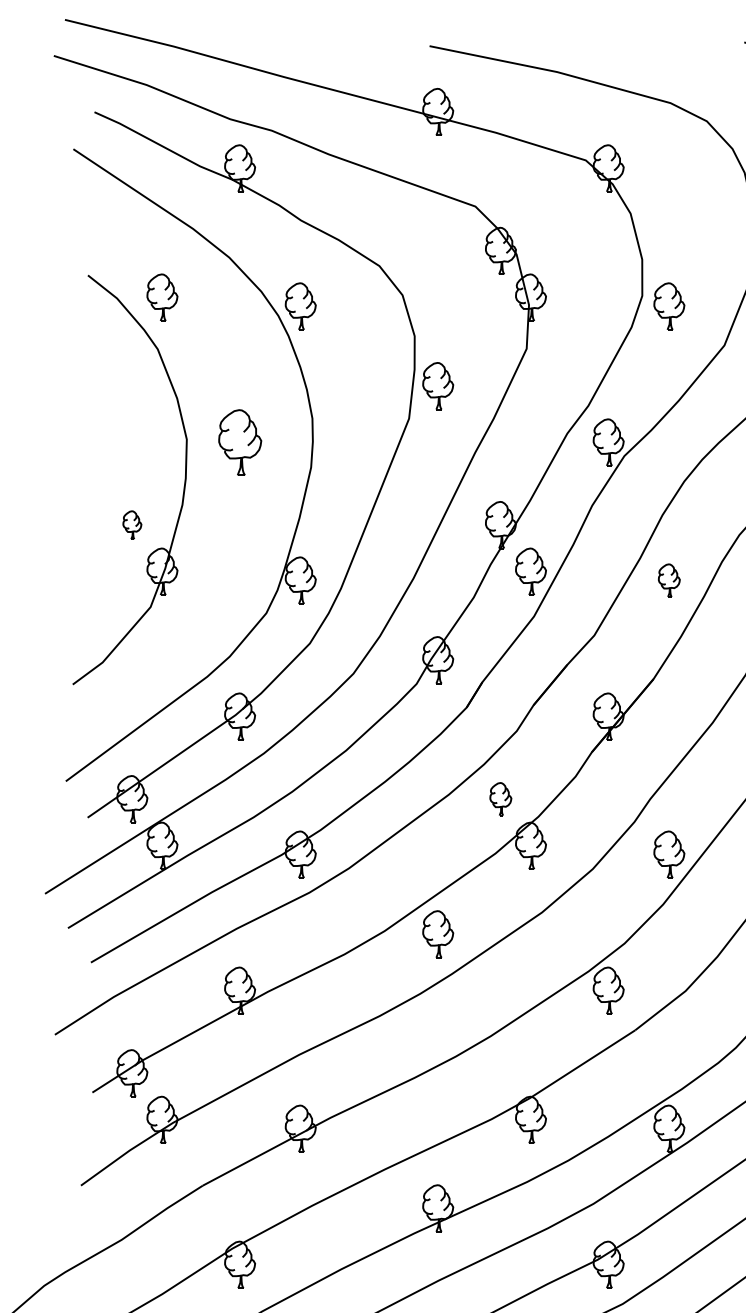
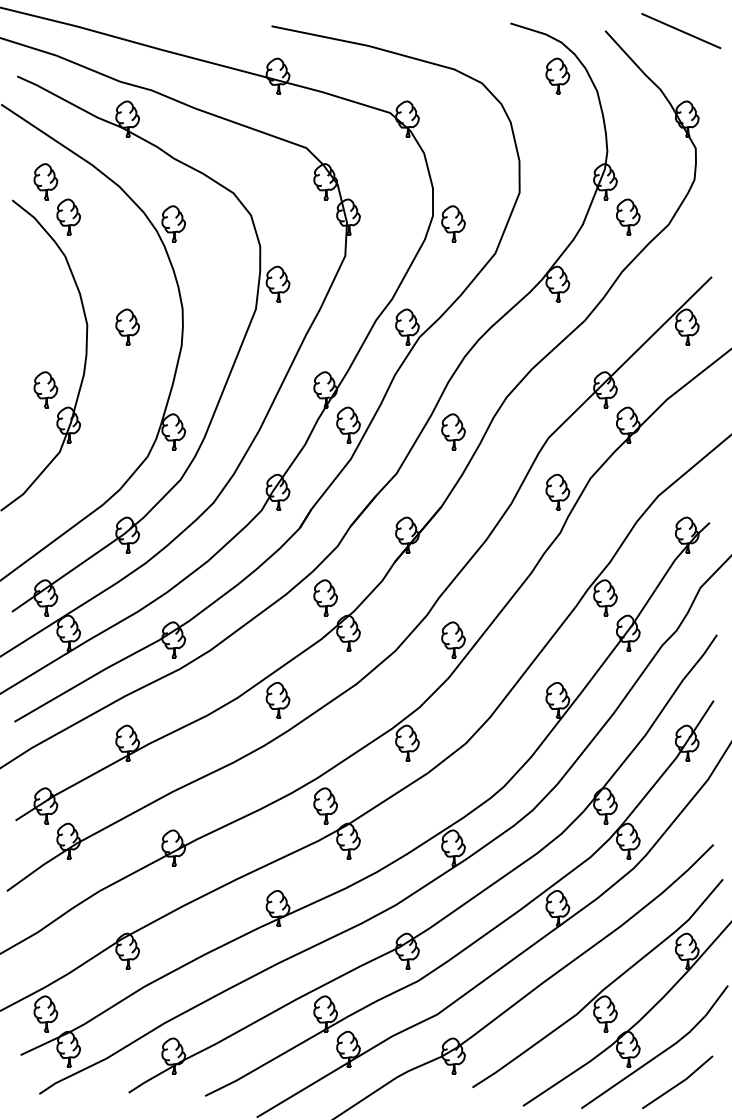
part: (131, 250) -> (45, 181), added
part: (239, 441) -> (127, 326), size x0.71
part: (131, 524) -> (45, 389), size x1.67
part: (669, 580) -> (453, 431), size x1.43
part: (500, 798) -> (325, 597), size x1.43
part: (500, 1072) -> (325, 805), added

